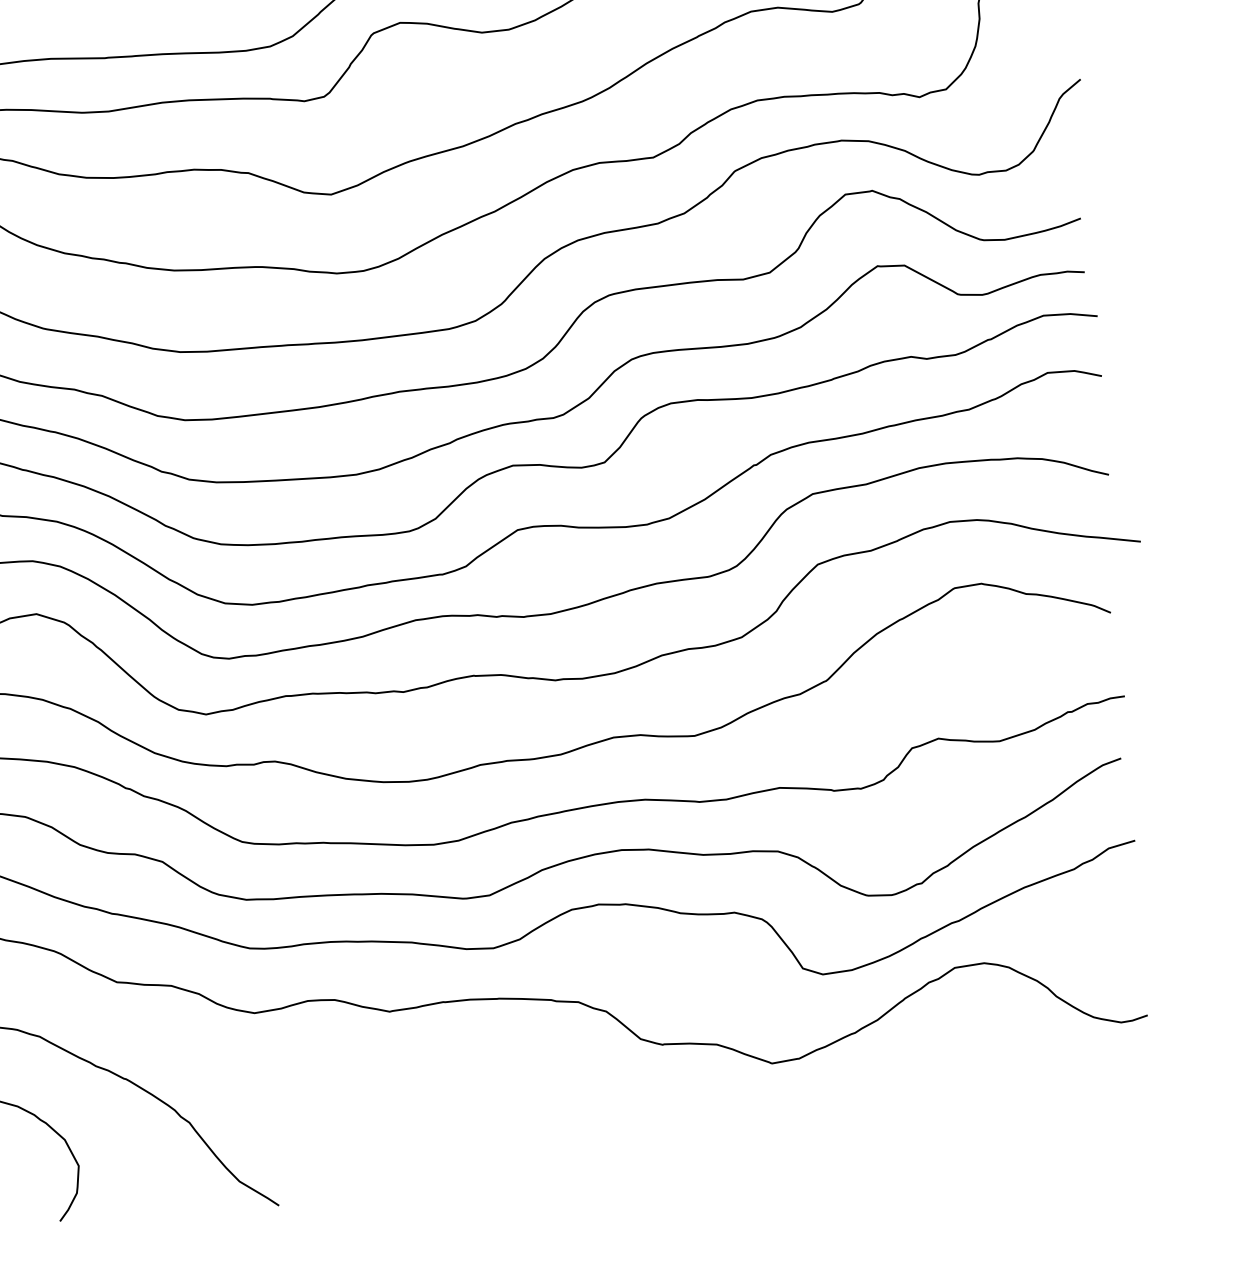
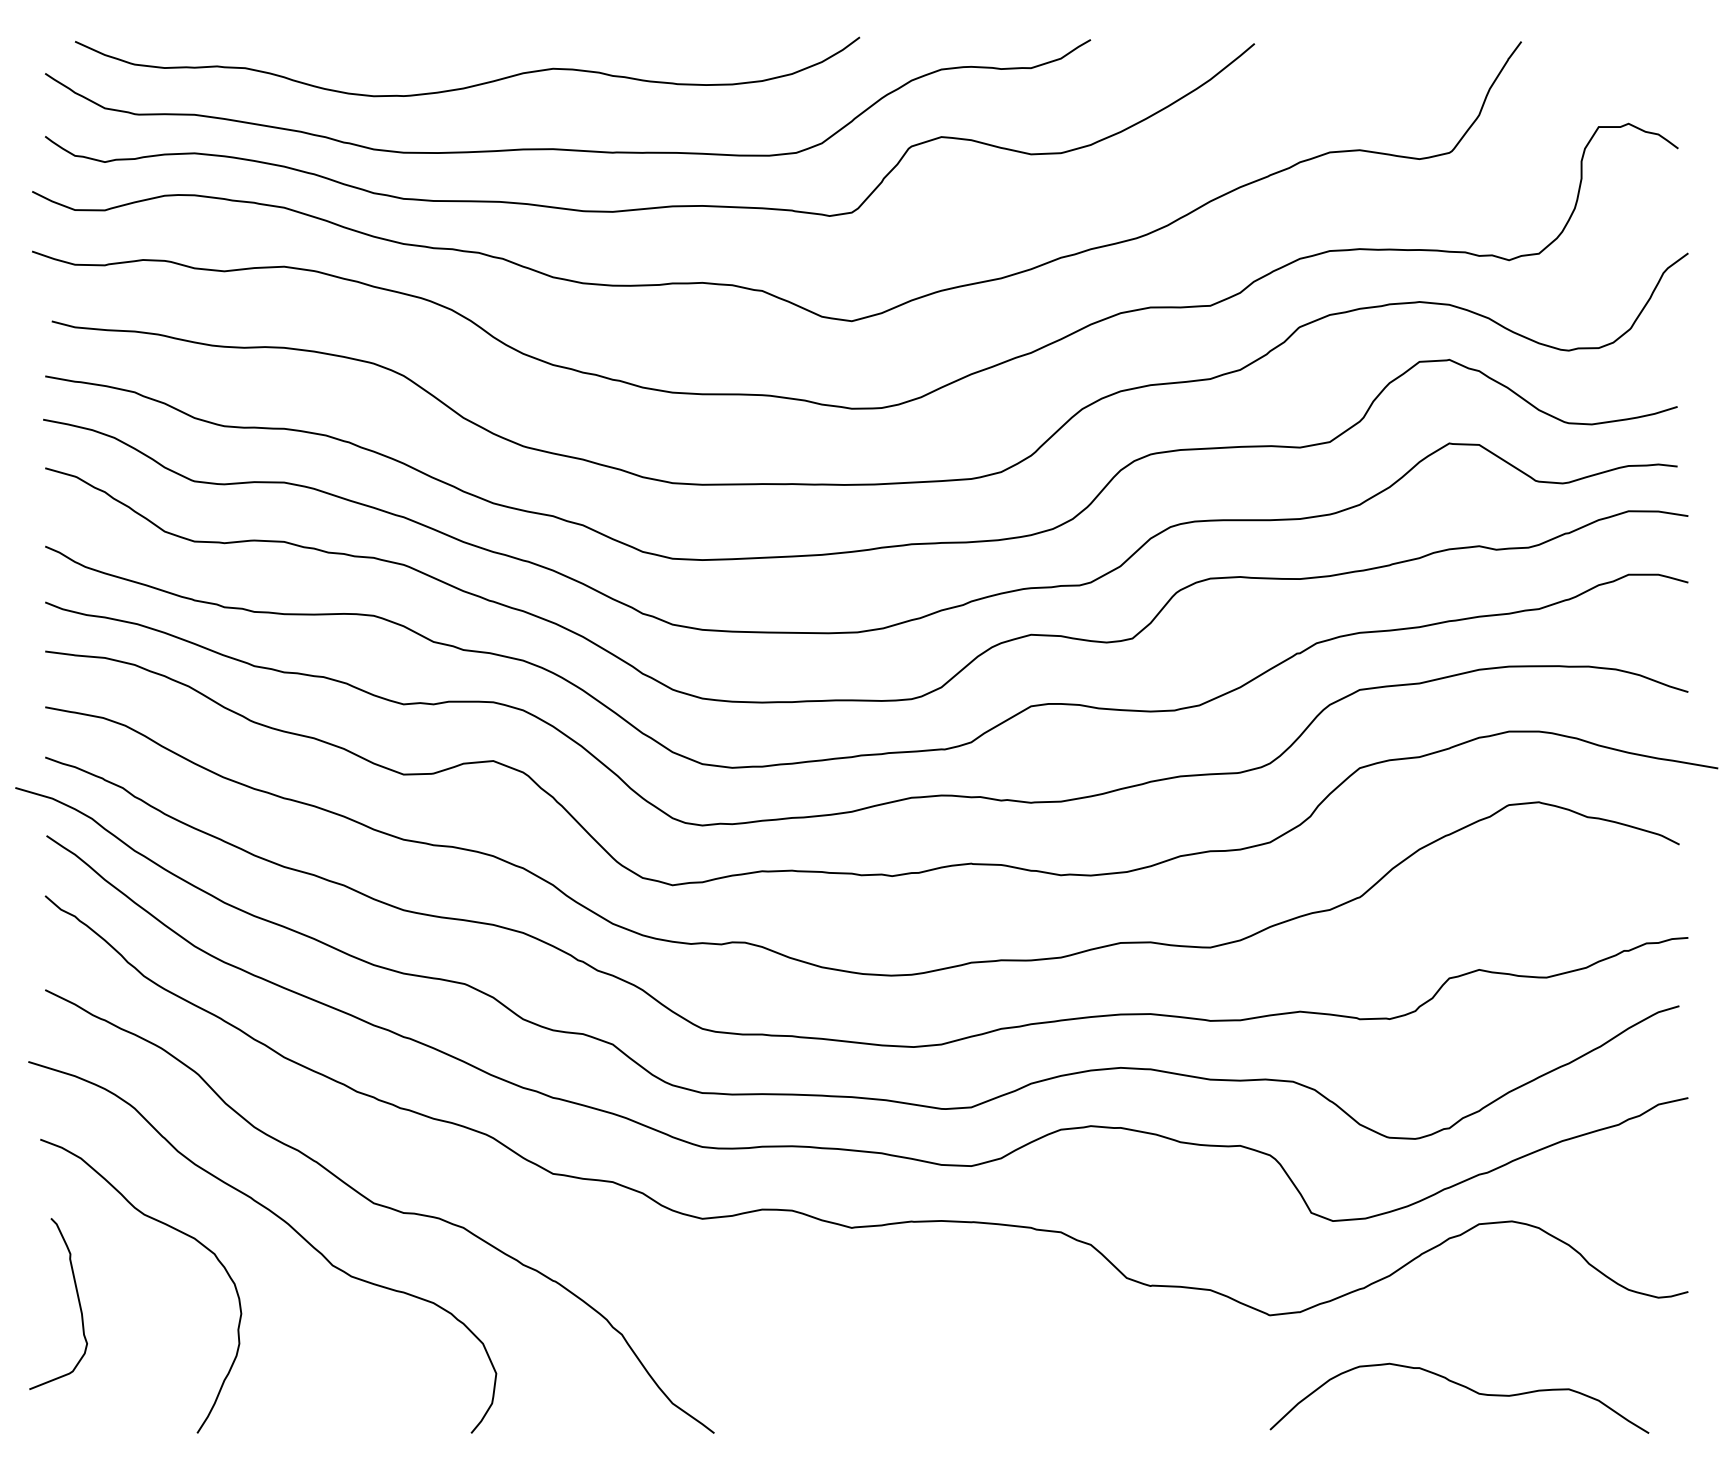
curve: (951, 1116) -> (1463, 1387), added

